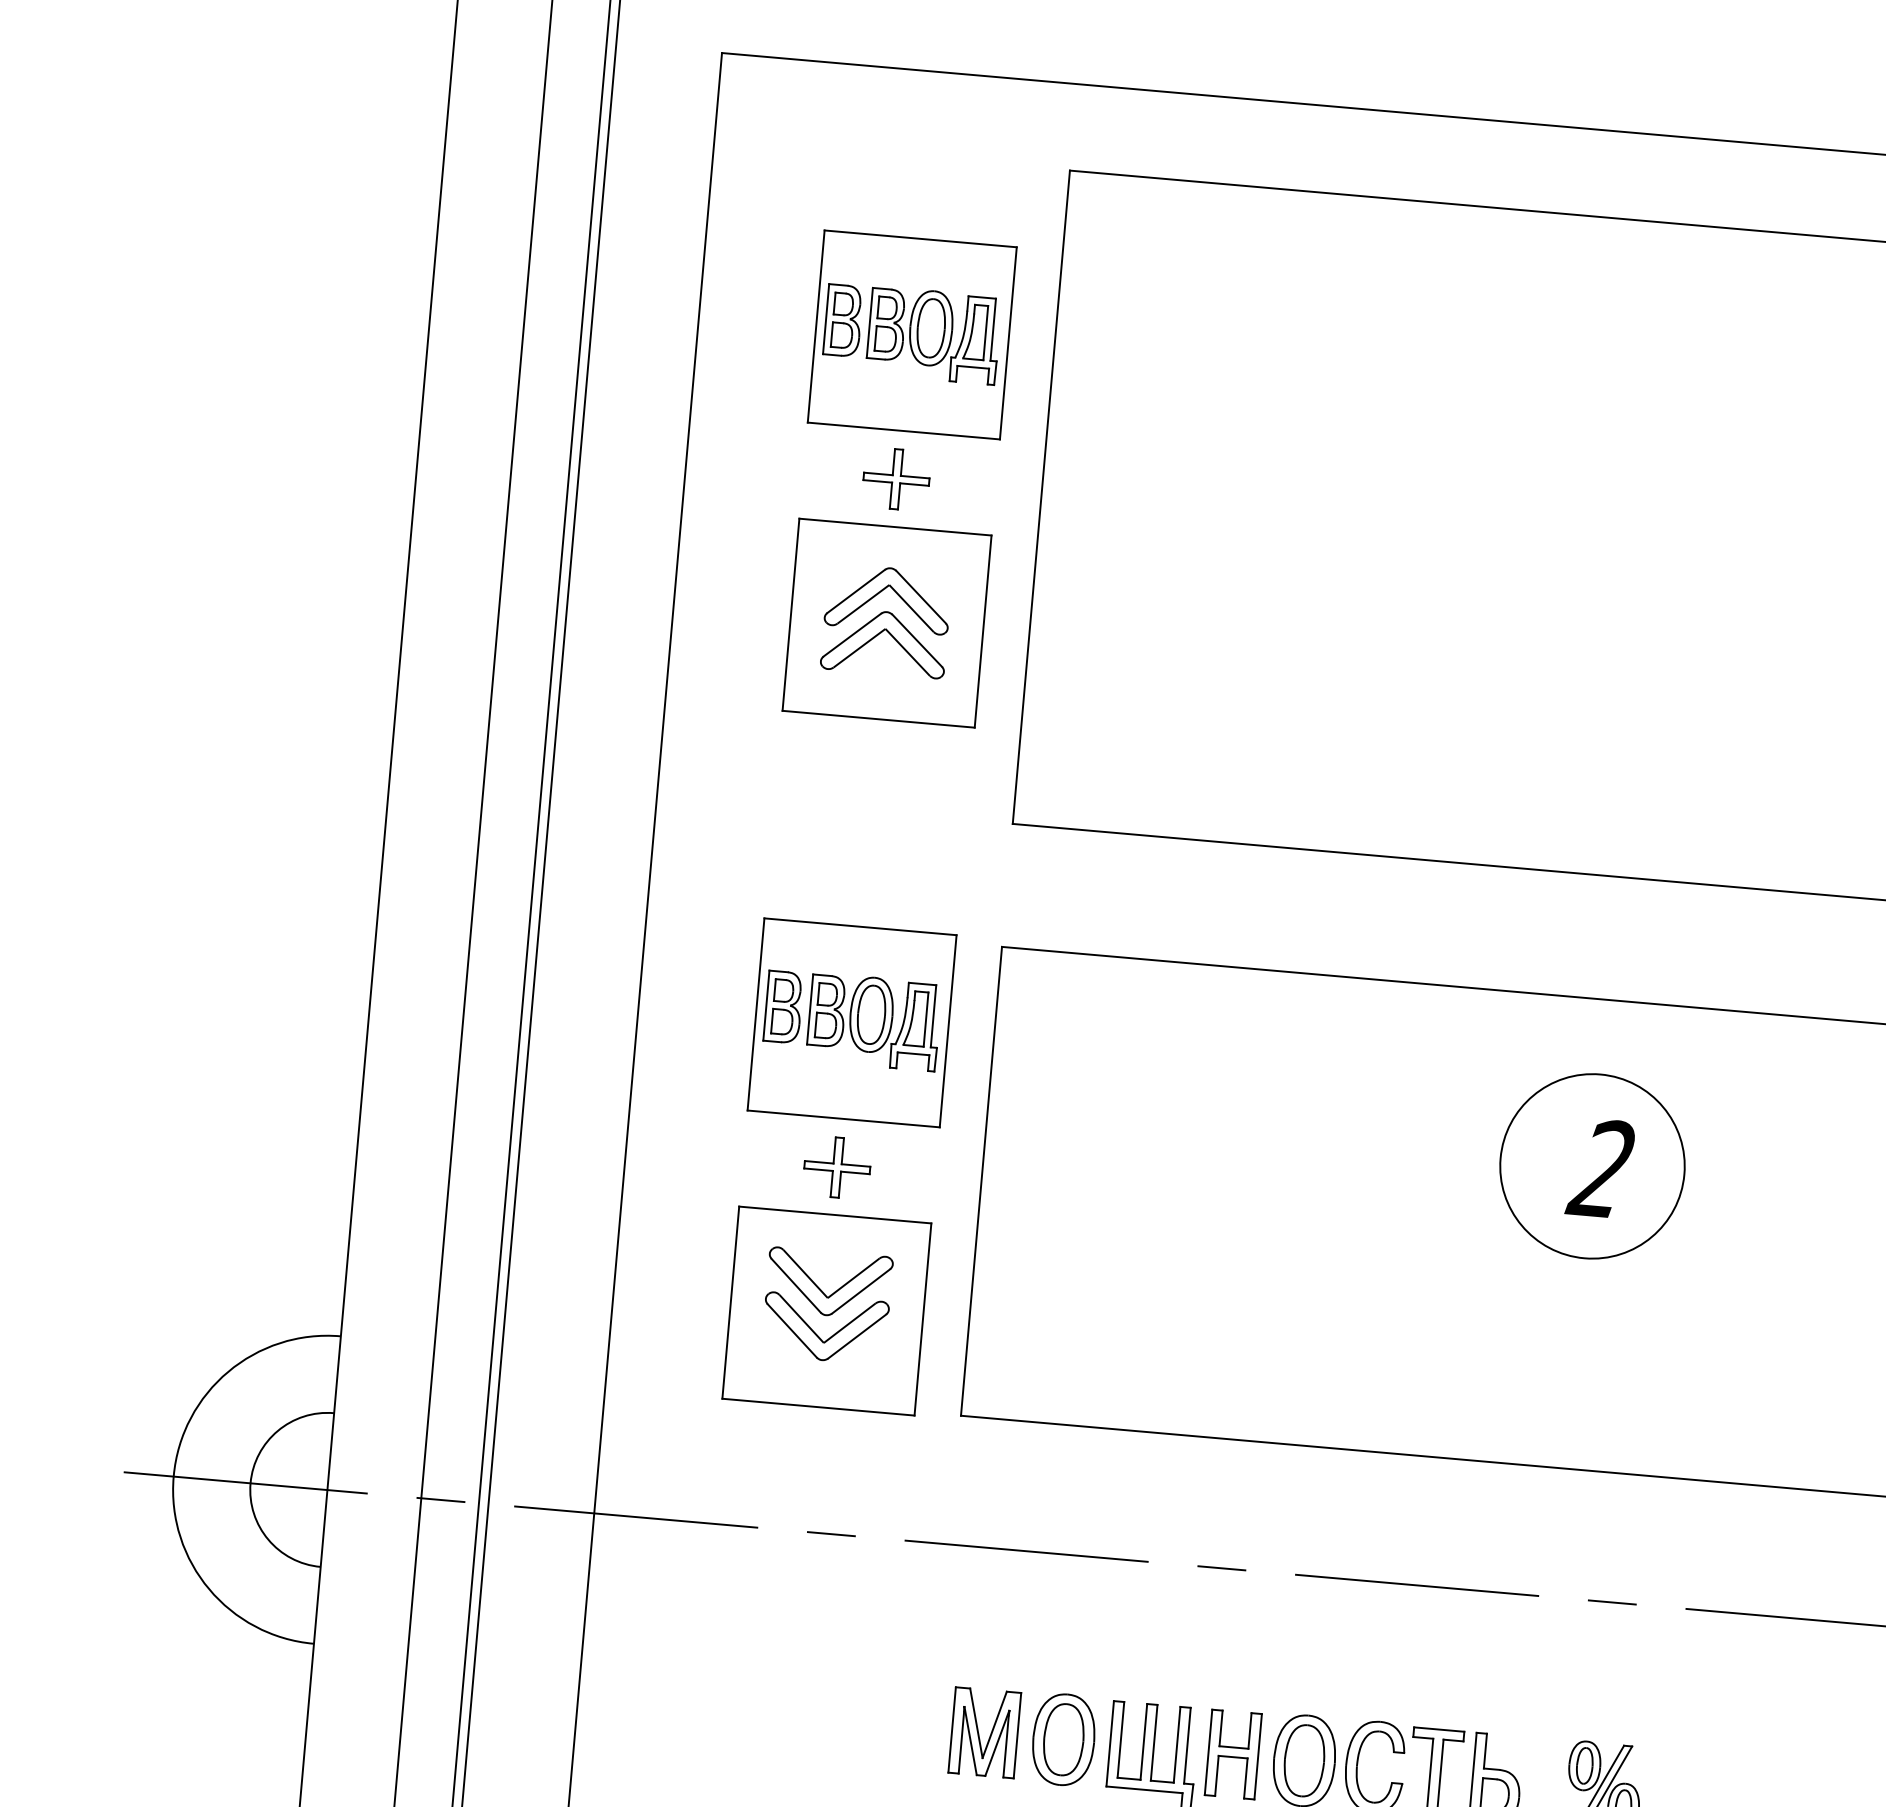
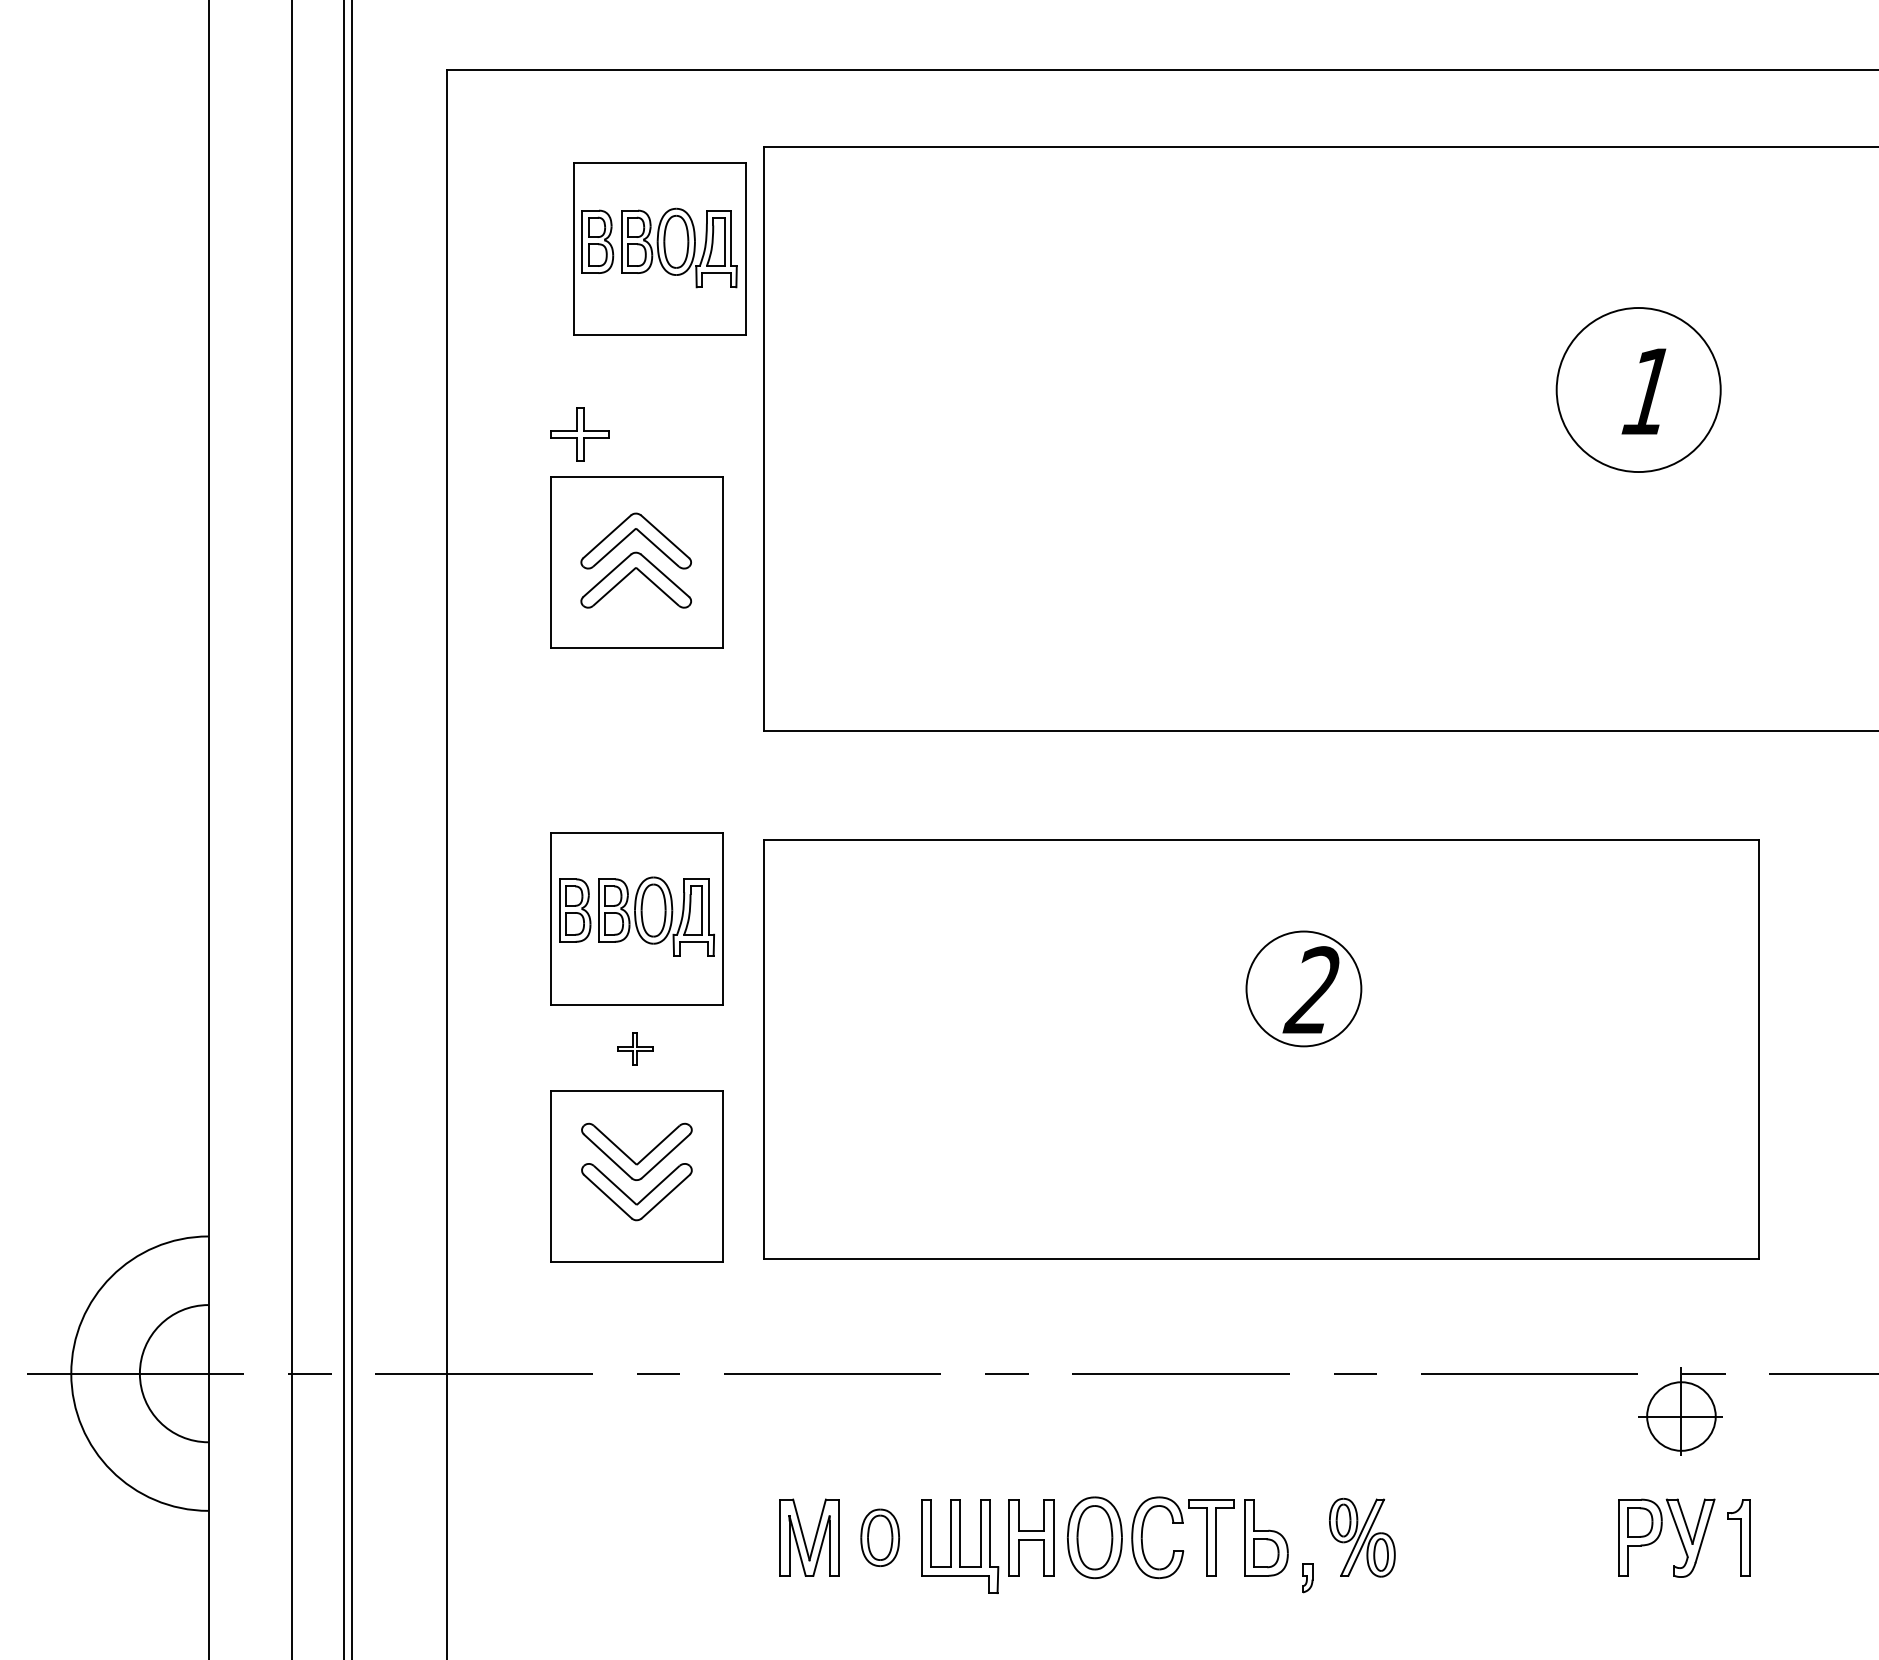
part: (911, 334) -> (659, 248), moved
part: (895, 479) -> (579, 434), moved
circle: (1592, 1165) -> (1303, 988), size x0.7
part: (836, 1167) -> (634, 1048), size x0.6
part: (1064, 1739) -> (880, 1537), size x0.7

